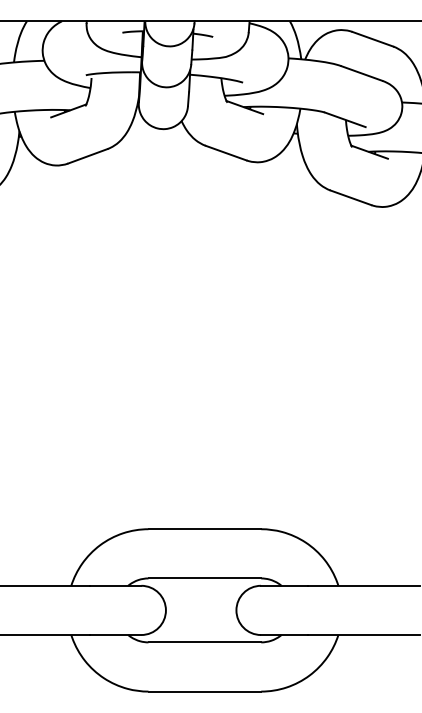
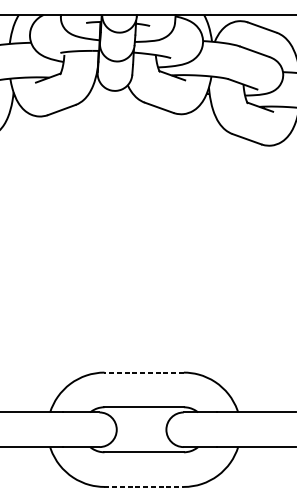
line: (204, 529) -> (143, 372), solid -> dashed
line: (205, 691) -> (144, 486), solid -> dashed

